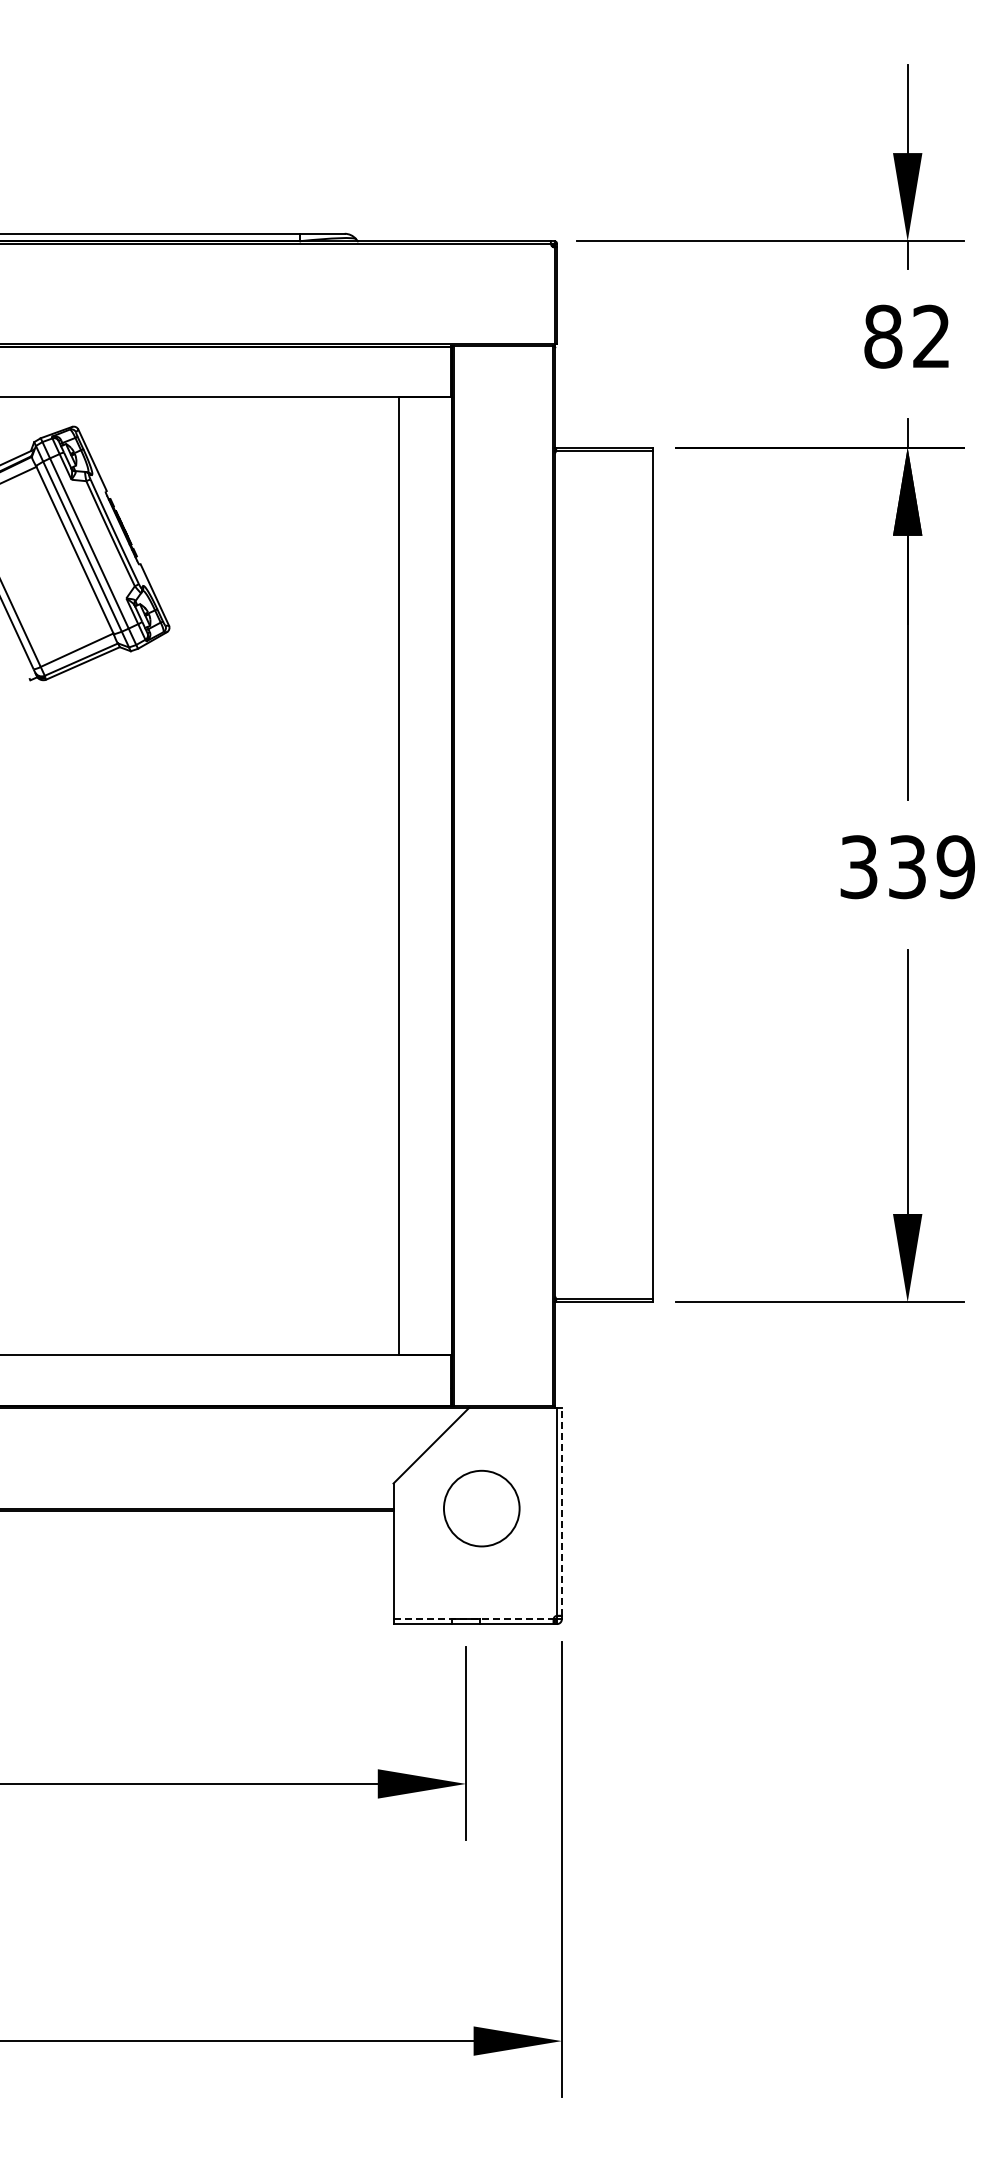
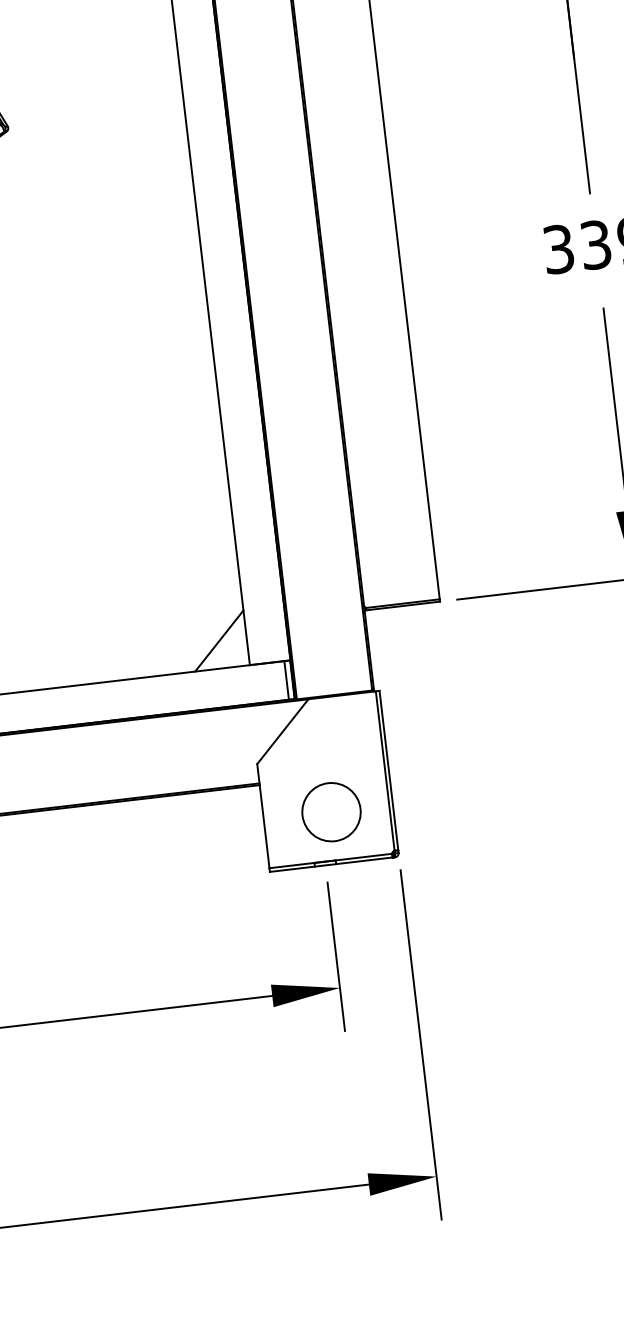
line: (363, 1319) -> (219, 640), added
line: (443, 1380) -> (286, 680), added
circle: (481, 1508) -> (331, 812), moved
line: (561, 1511) -> (388, 770), dashed -> solid
line: (473, 1619) -> (330, 861), dashed -> solid

